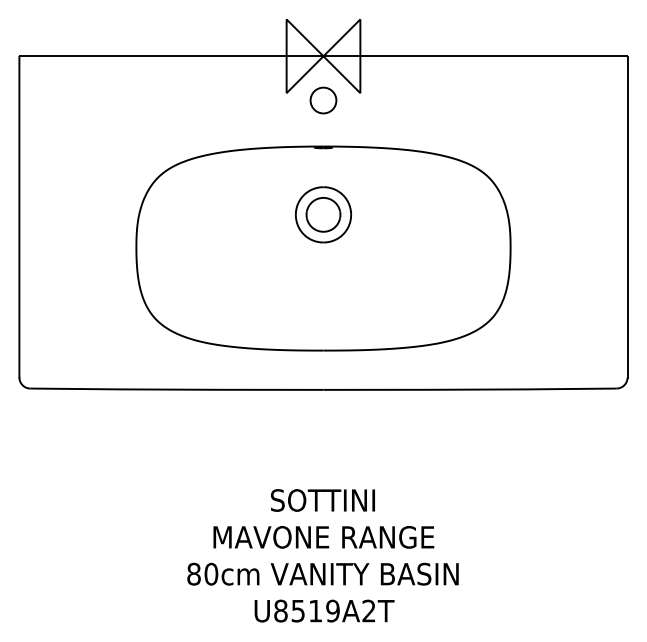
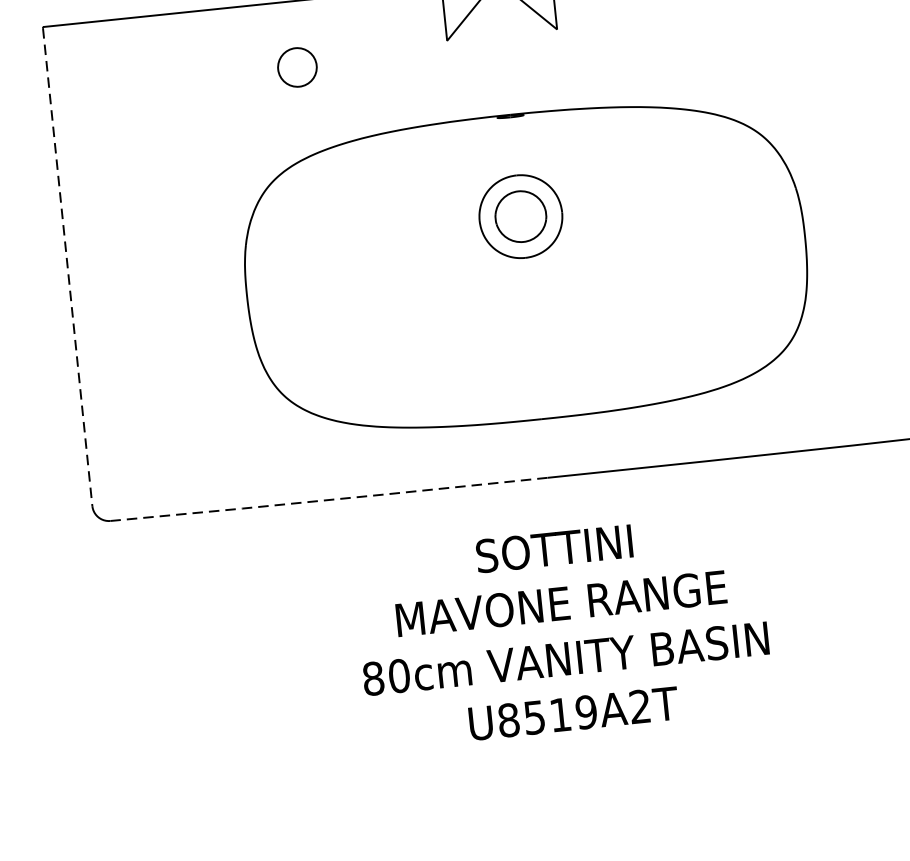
circle: (323, 100) -> (297, 67), moved
line: (19, 217) -> (67, 267), solid -> dashed
line: (176, 389) -> (328, 499), solid -> dashed
text: (322, 555) -> (562, 630), moved

